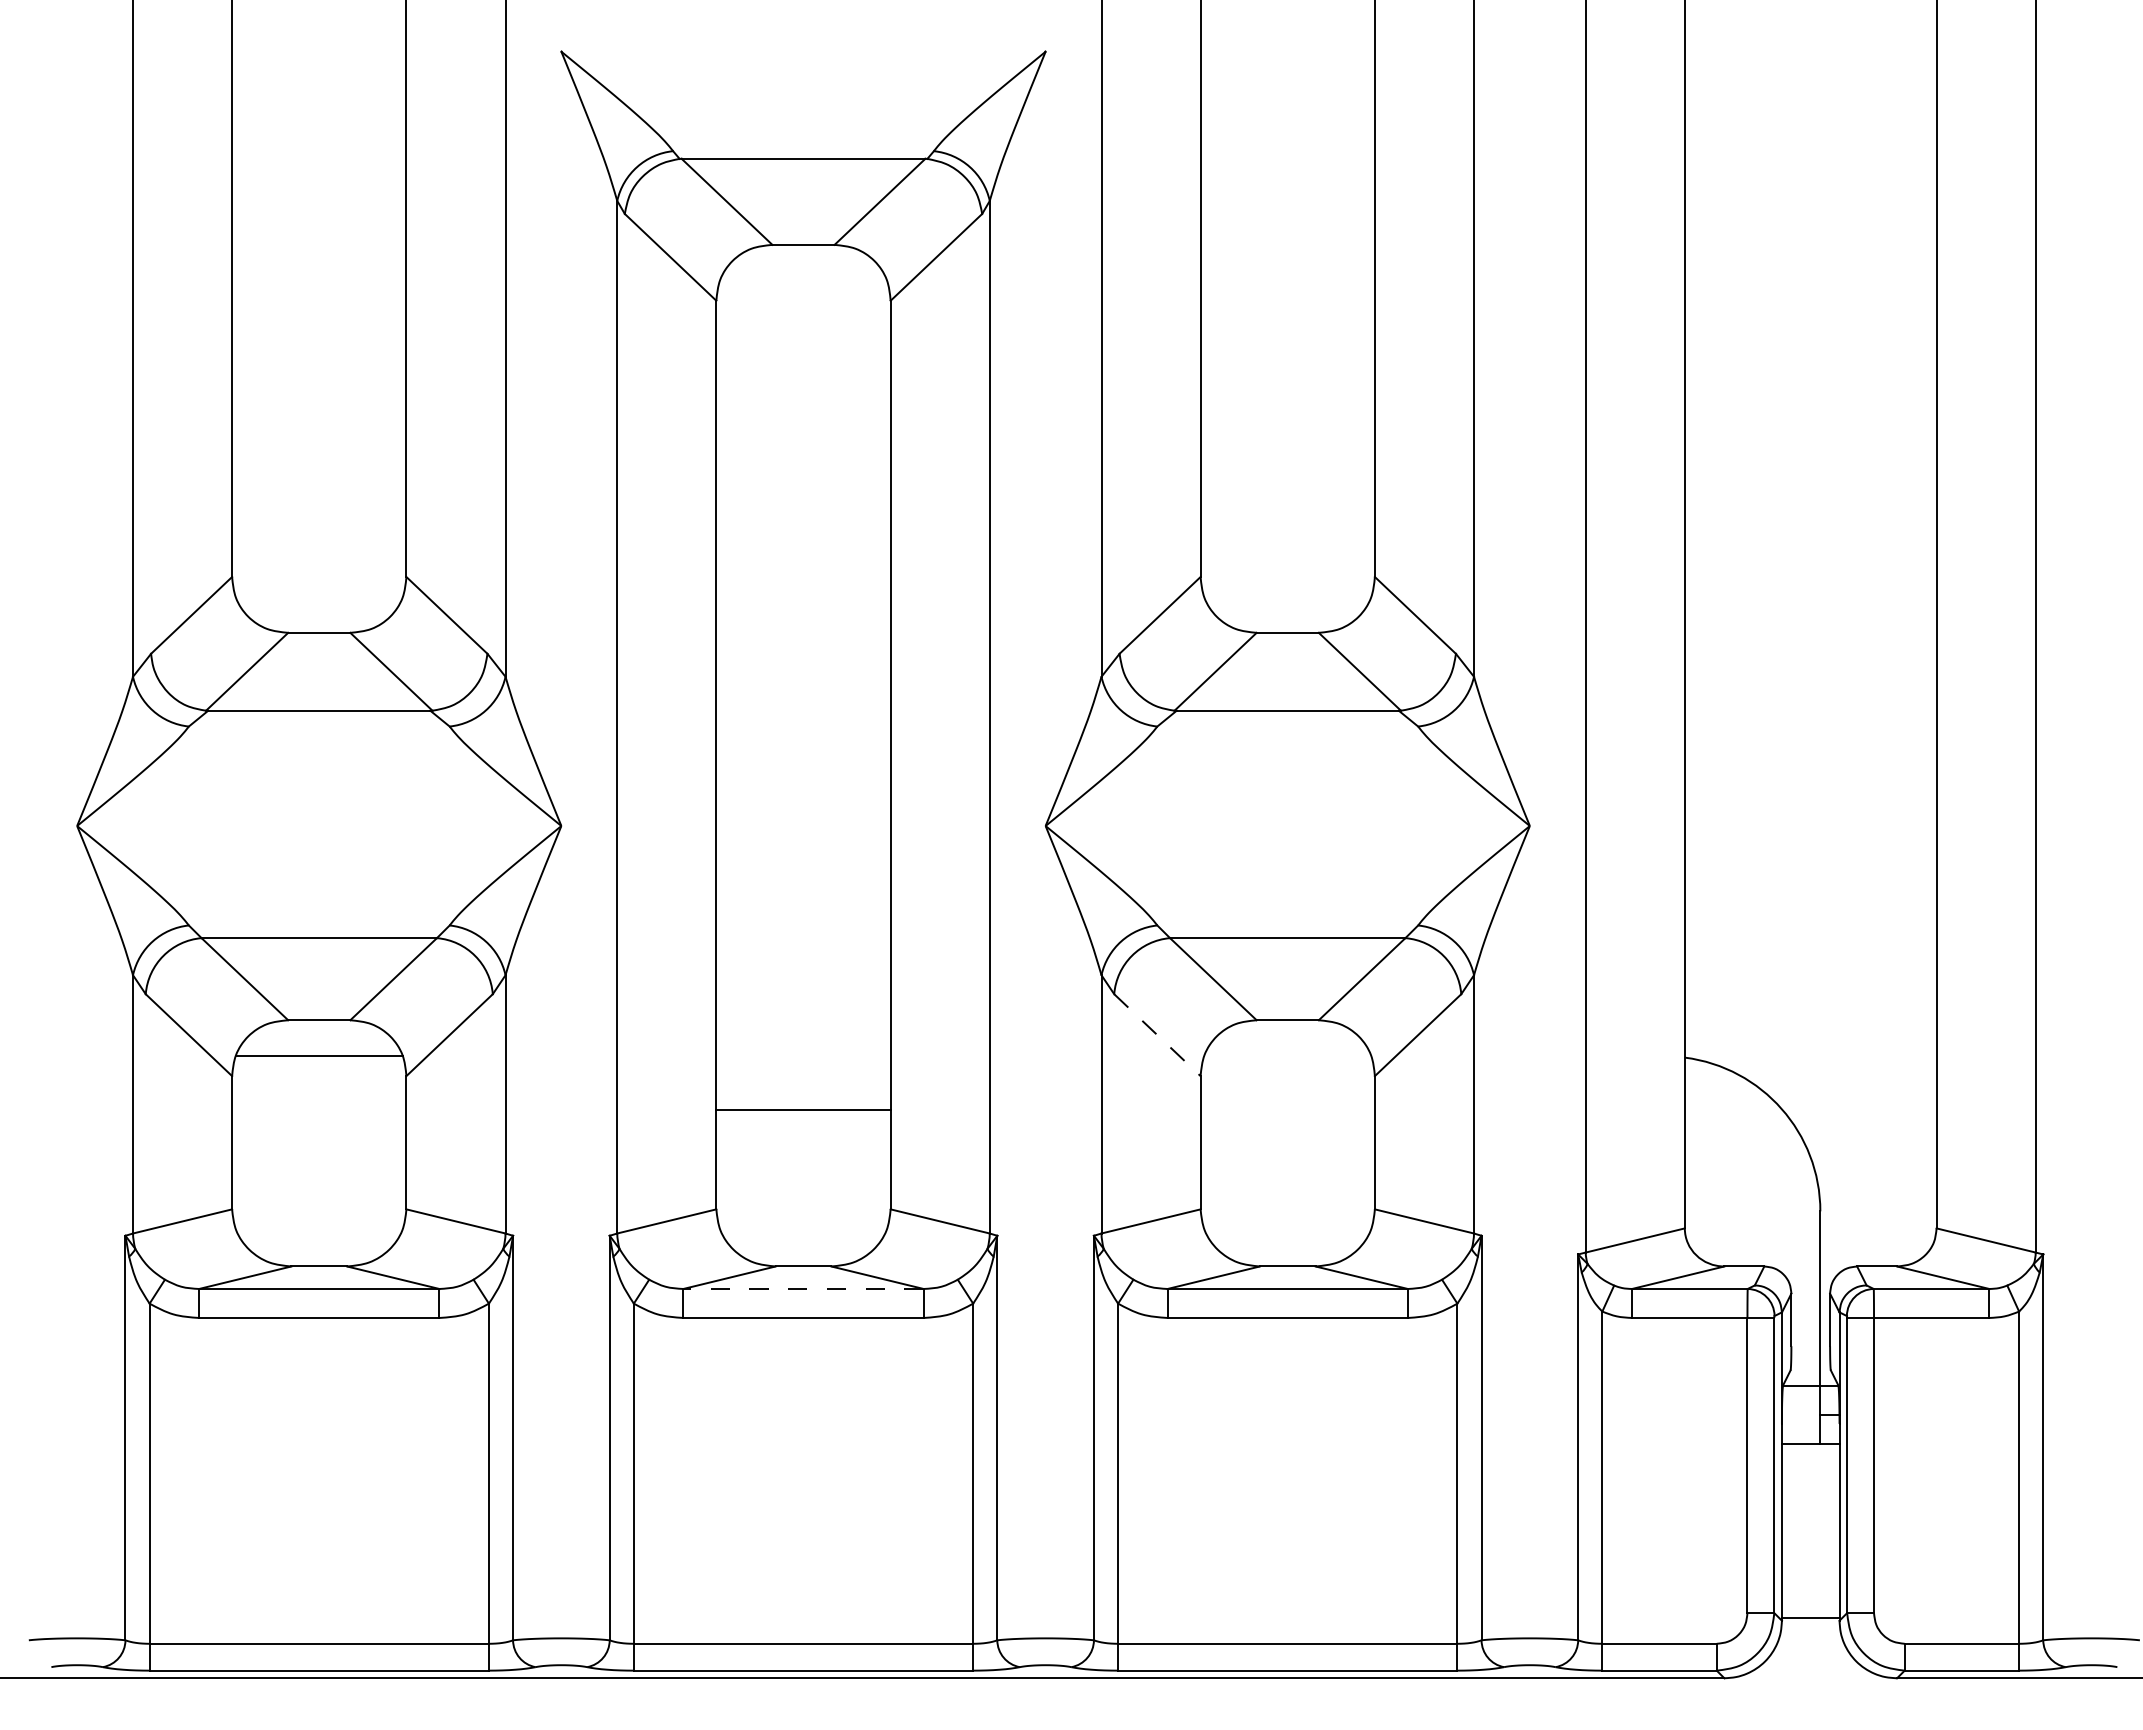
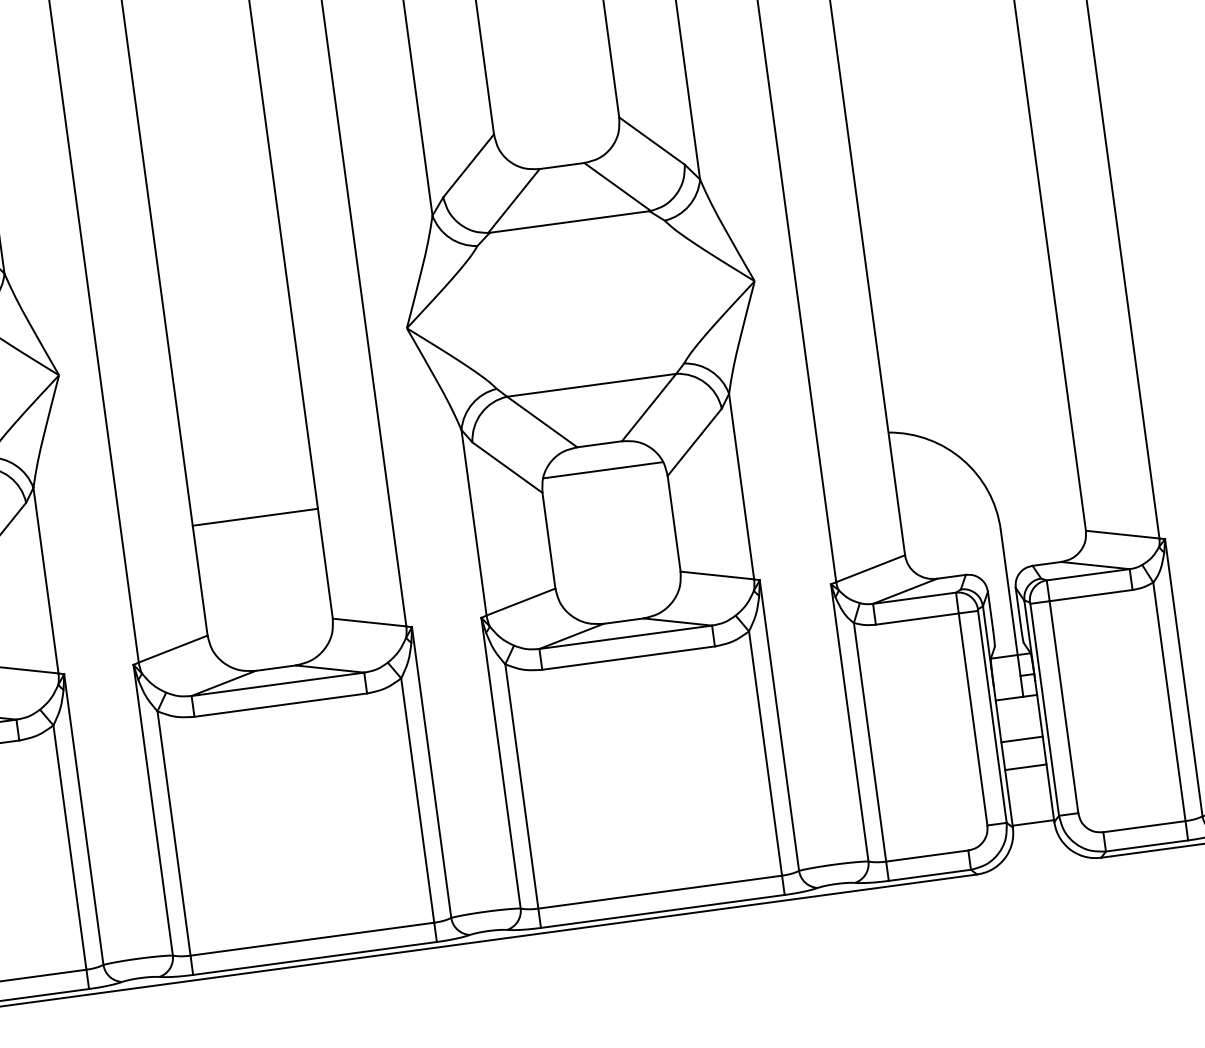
line: (1157, 1035) -> (507, 467), dashed -> solid
line: (1287, 1056) -> (602, 470), added
line: (803, 1110) -> (255, 517), moved
line: (803, 1288) -> (277, 683), dashed -> solid
line: (1810, 1501) -> (1021, 739), added
line: (1810, 1540) -> (1025, 767), added

